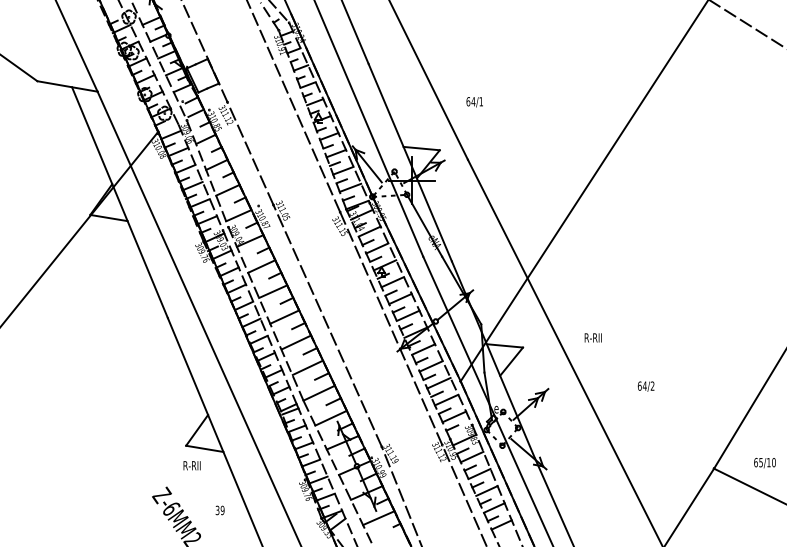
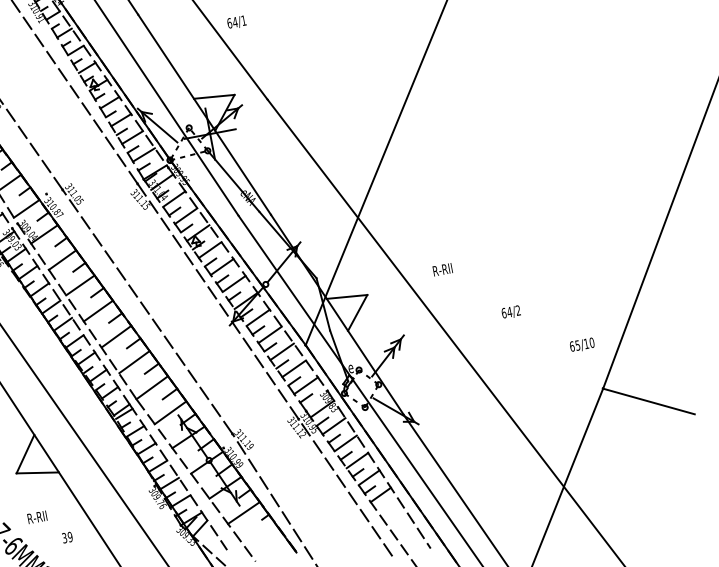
text: (474, 102) -> (236, 22), moved
text: (764, 463) -> (581, 345), moved
text: (191, 465) -> (36, 517), moved

